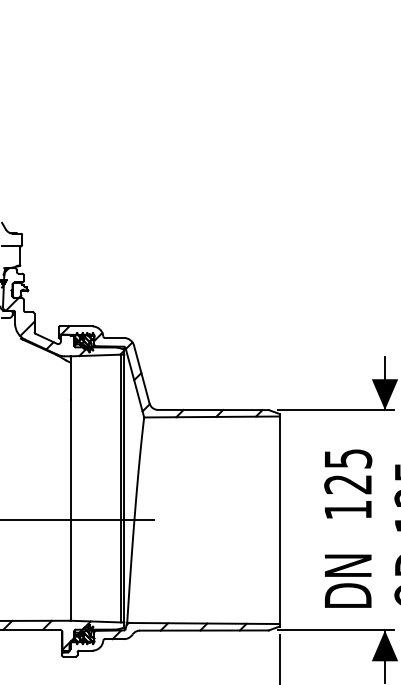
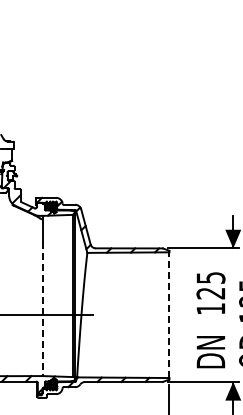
line: (70, 510) -> (42, 309), solid -> dashed
line: (279, 520) -> (169, 315), solid -> dashed

